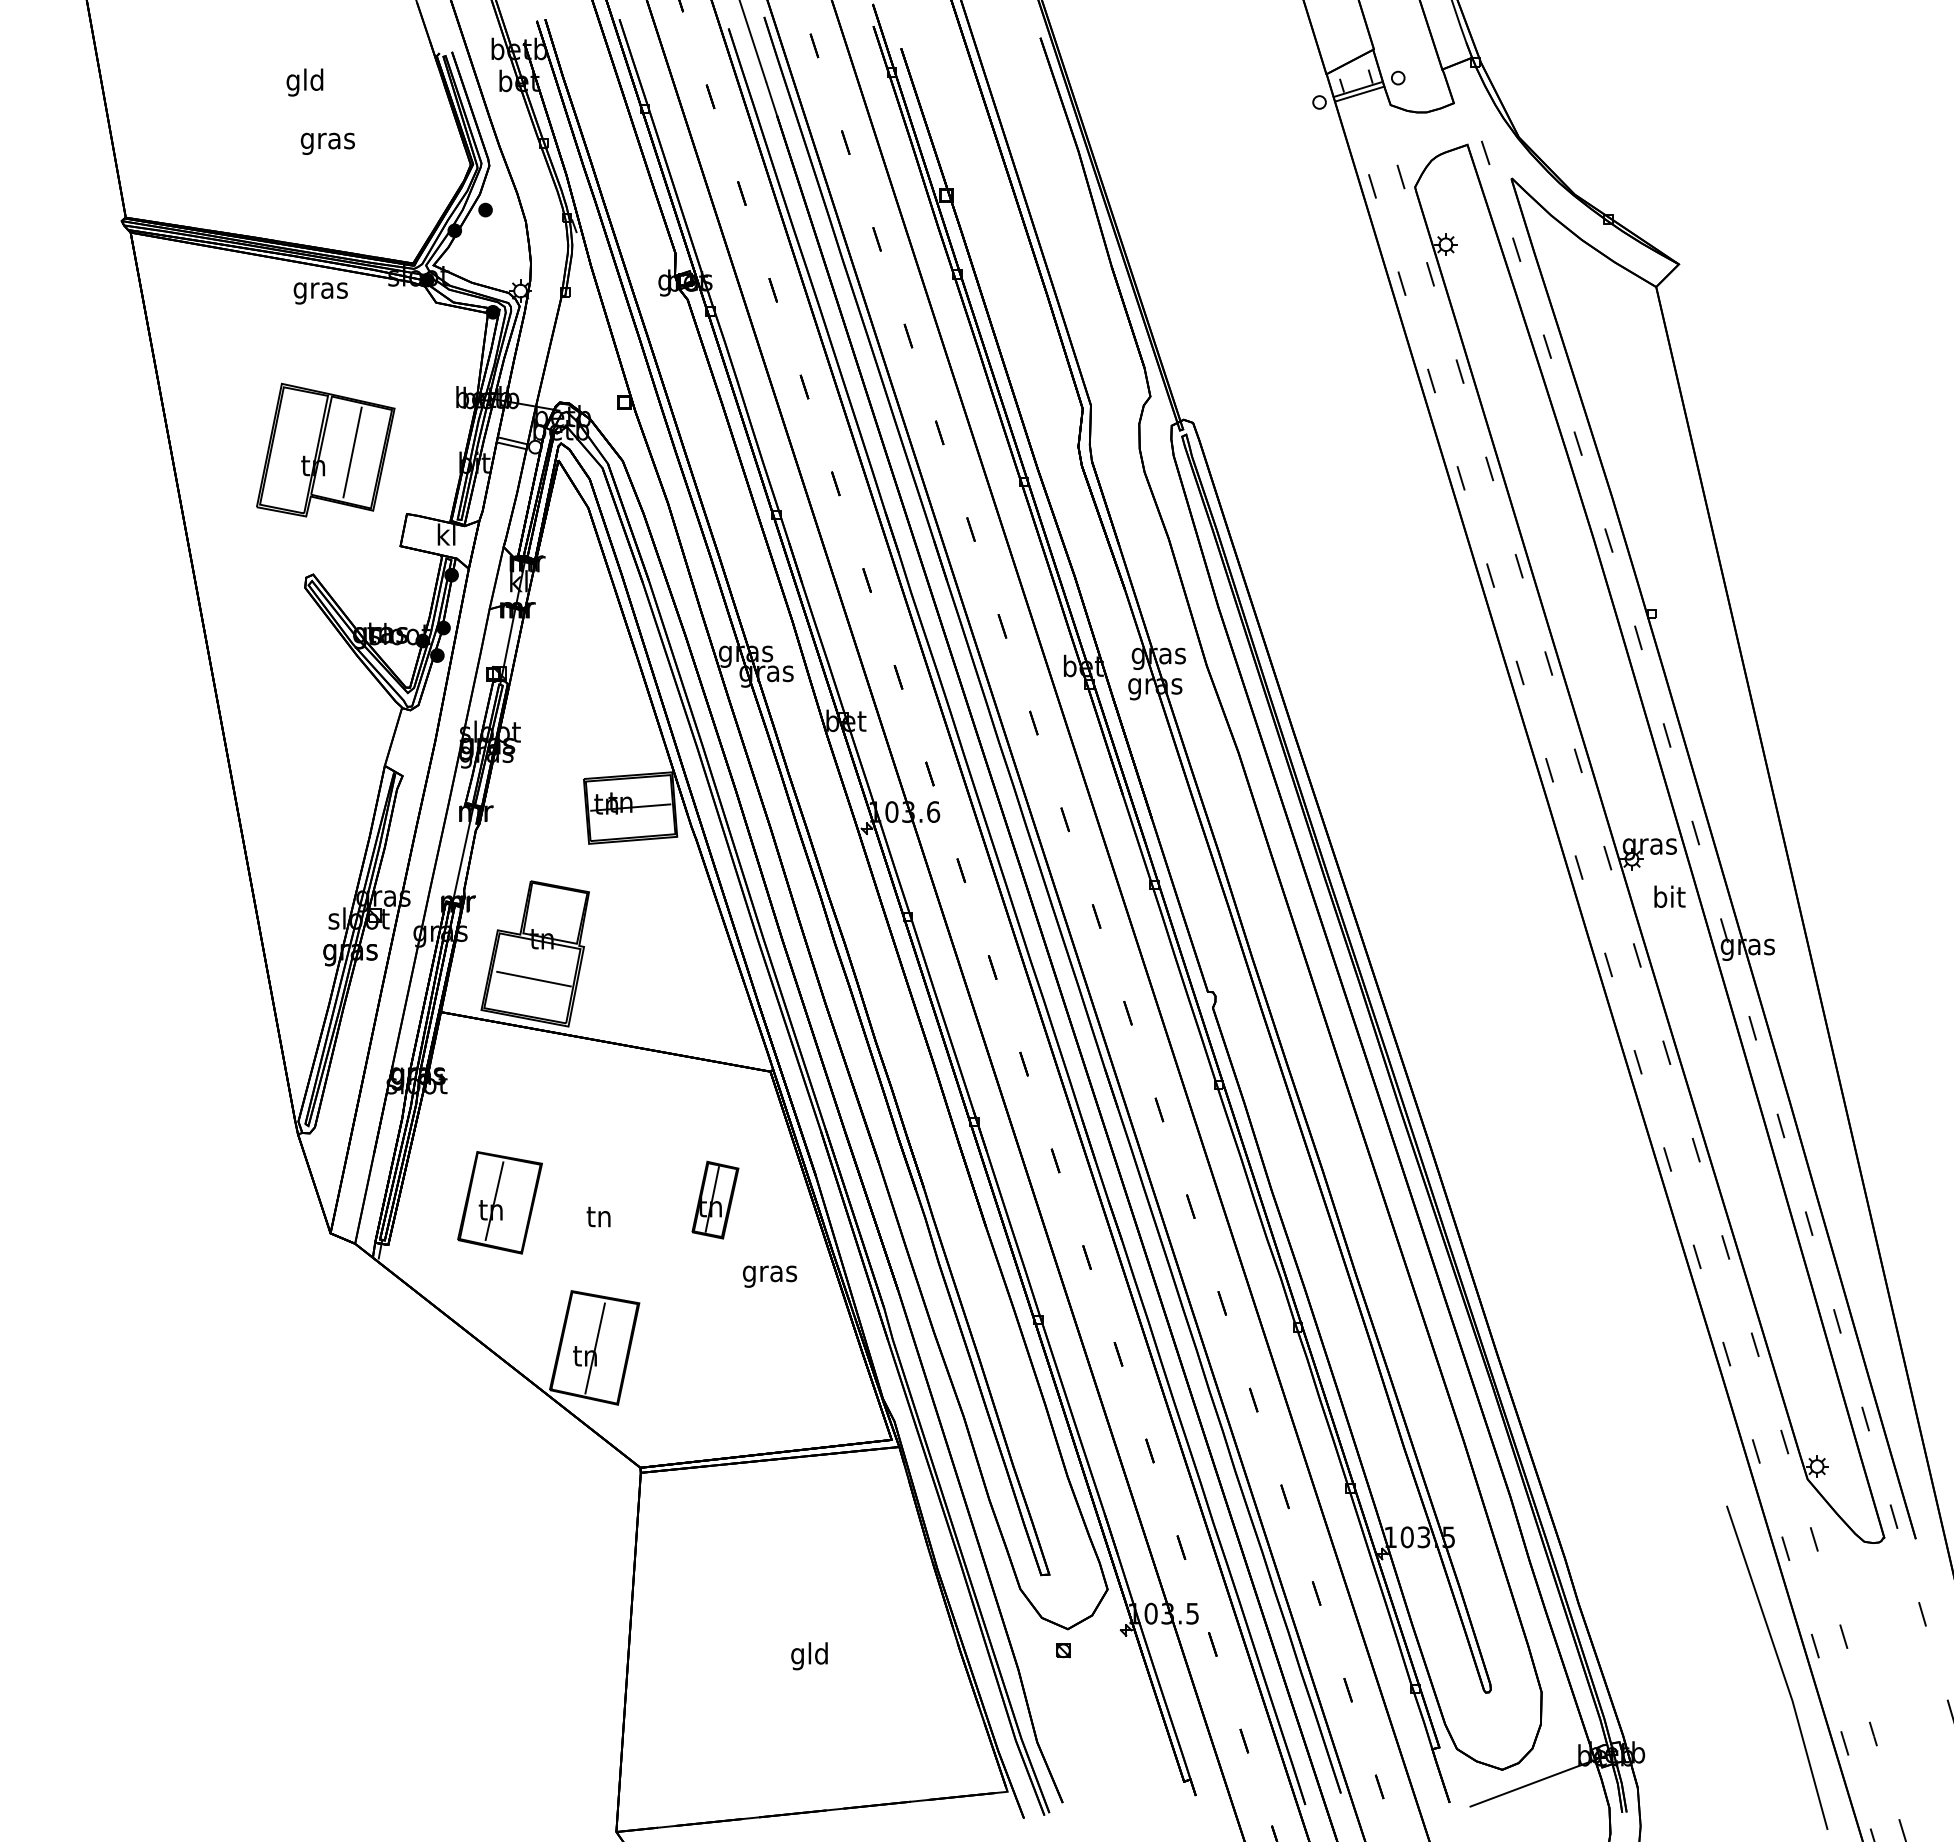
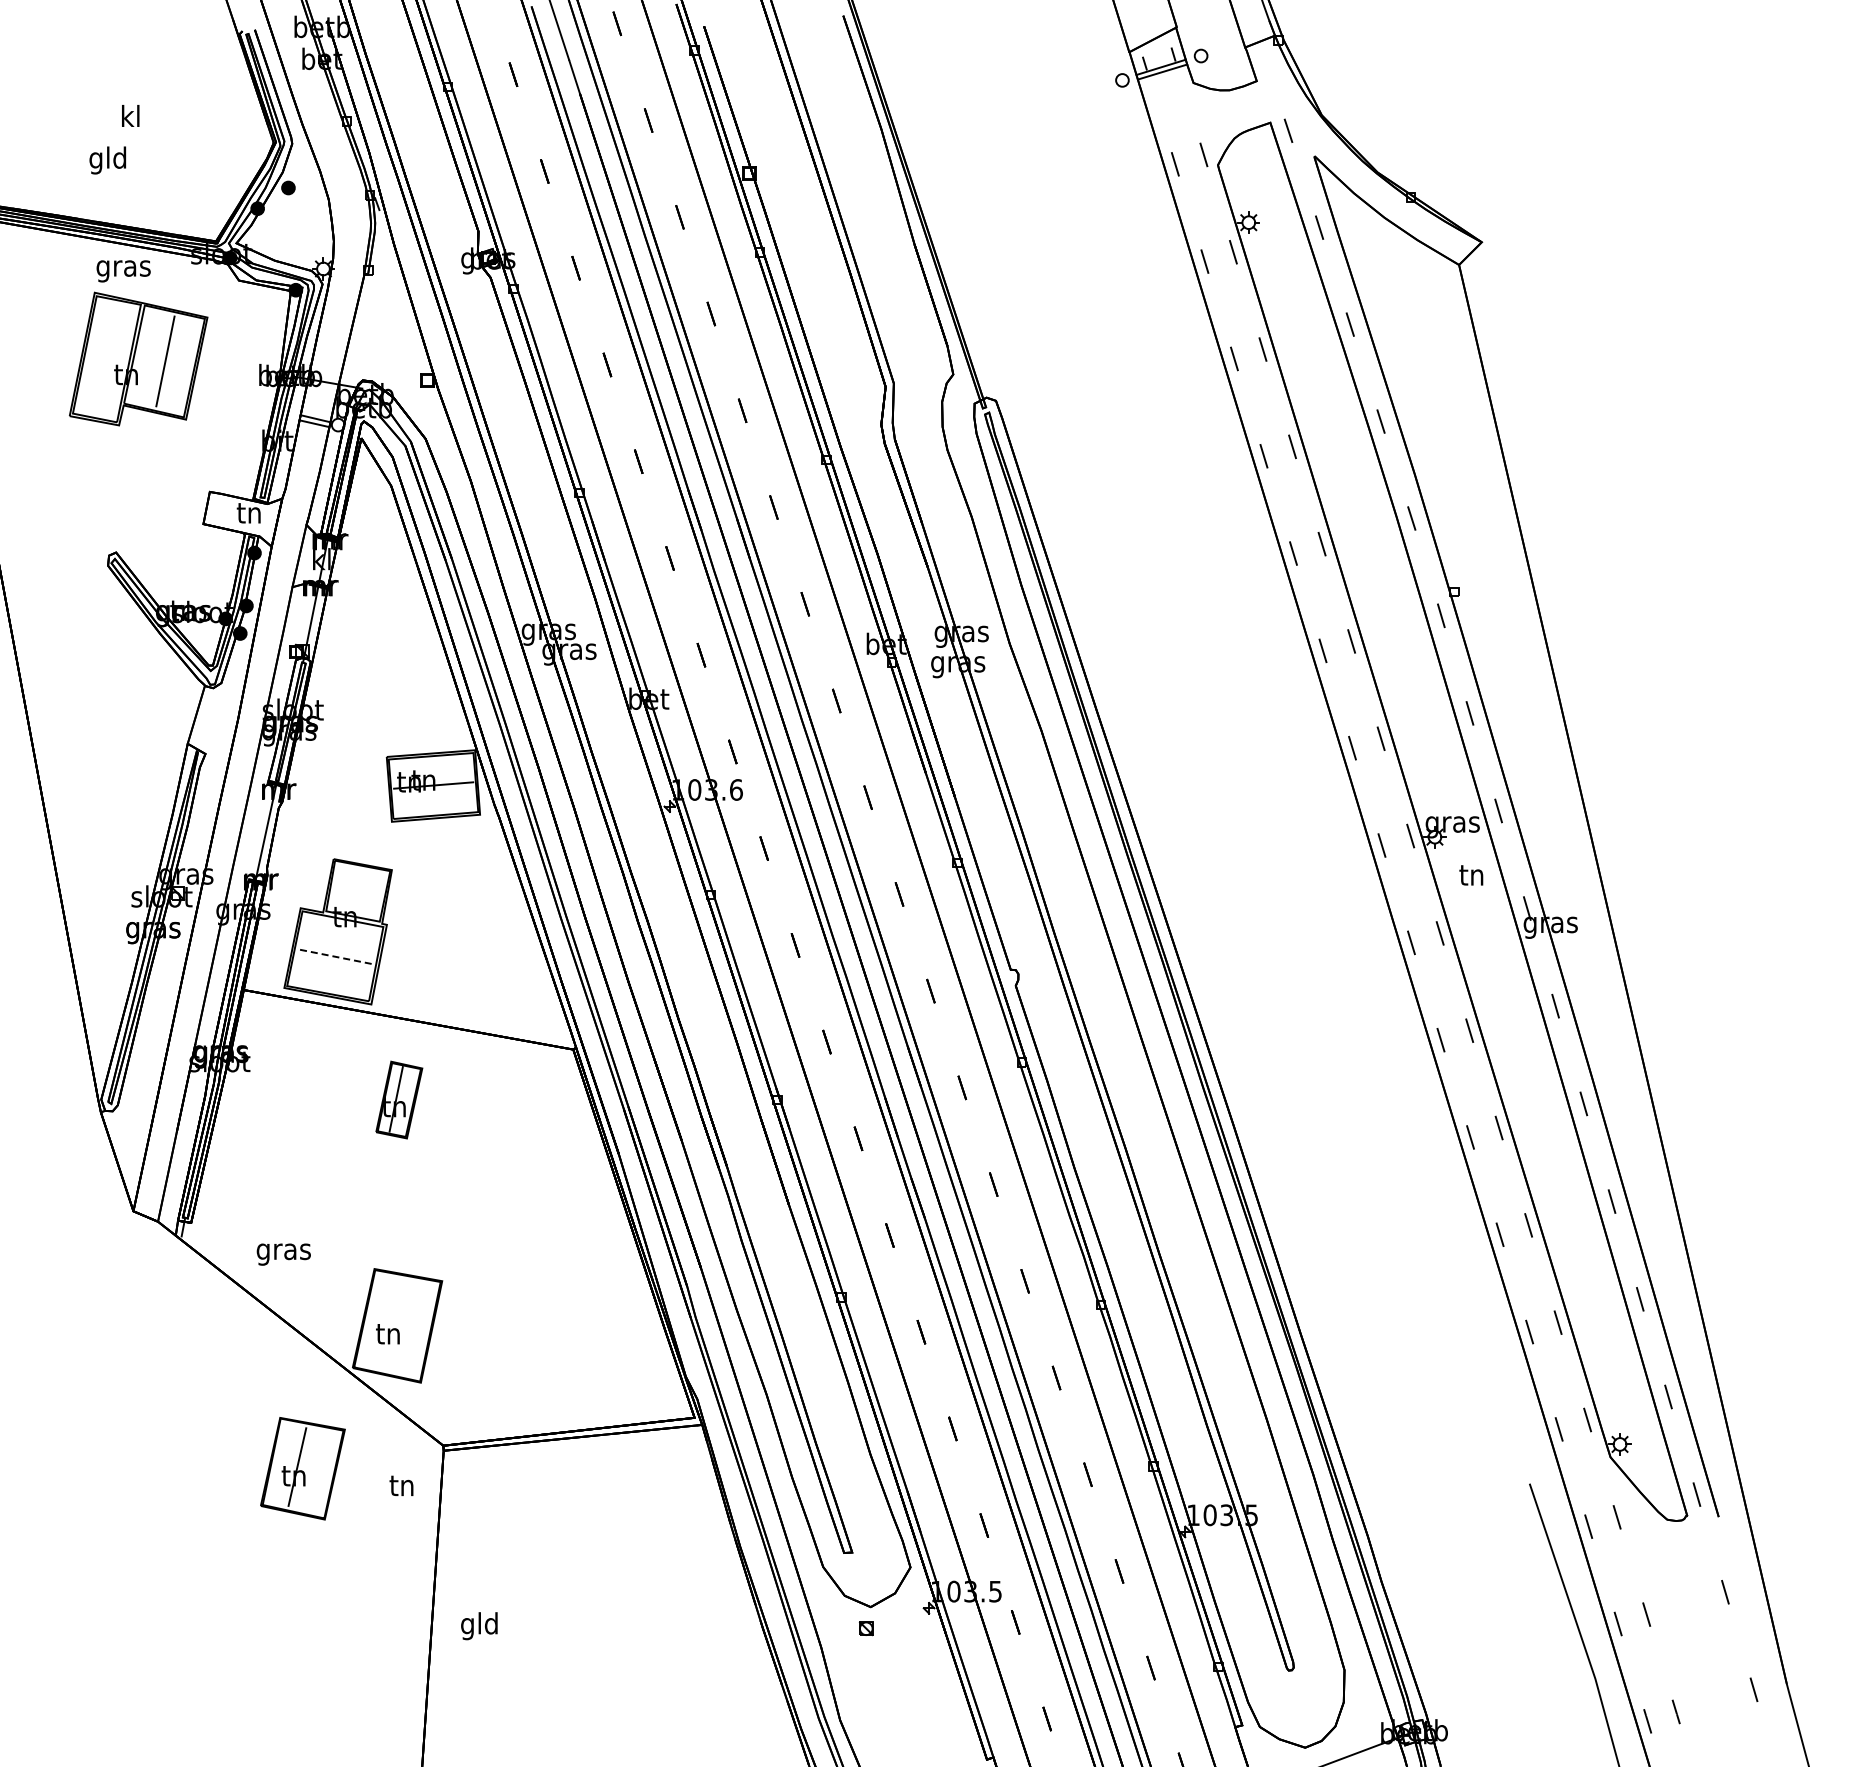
text: (304, 82) -> (107, 160), moved
text: (327, 140) -> (130, 118), gras -> kl
part: (325, 449) -> (138, 358), moved
text: (445, 534) -> (248, 512), kl -> tn
text: (1669, 896) -> (1472, 874), bit -> tn
line: (533, 979) -> (336, 957), solid -> dashed
part: (715, 1199) -> (399, 1099), moved
part: (499, 1202) -> (302, 1468), moved
text: (598, 1216) -> (401, 1485), moved
text: (770, 1276) -> (284, 1254), moved
line: (594, 1348) -> (397, 1326), removed
text: (809, 1656) -> (479, 1626), moved

